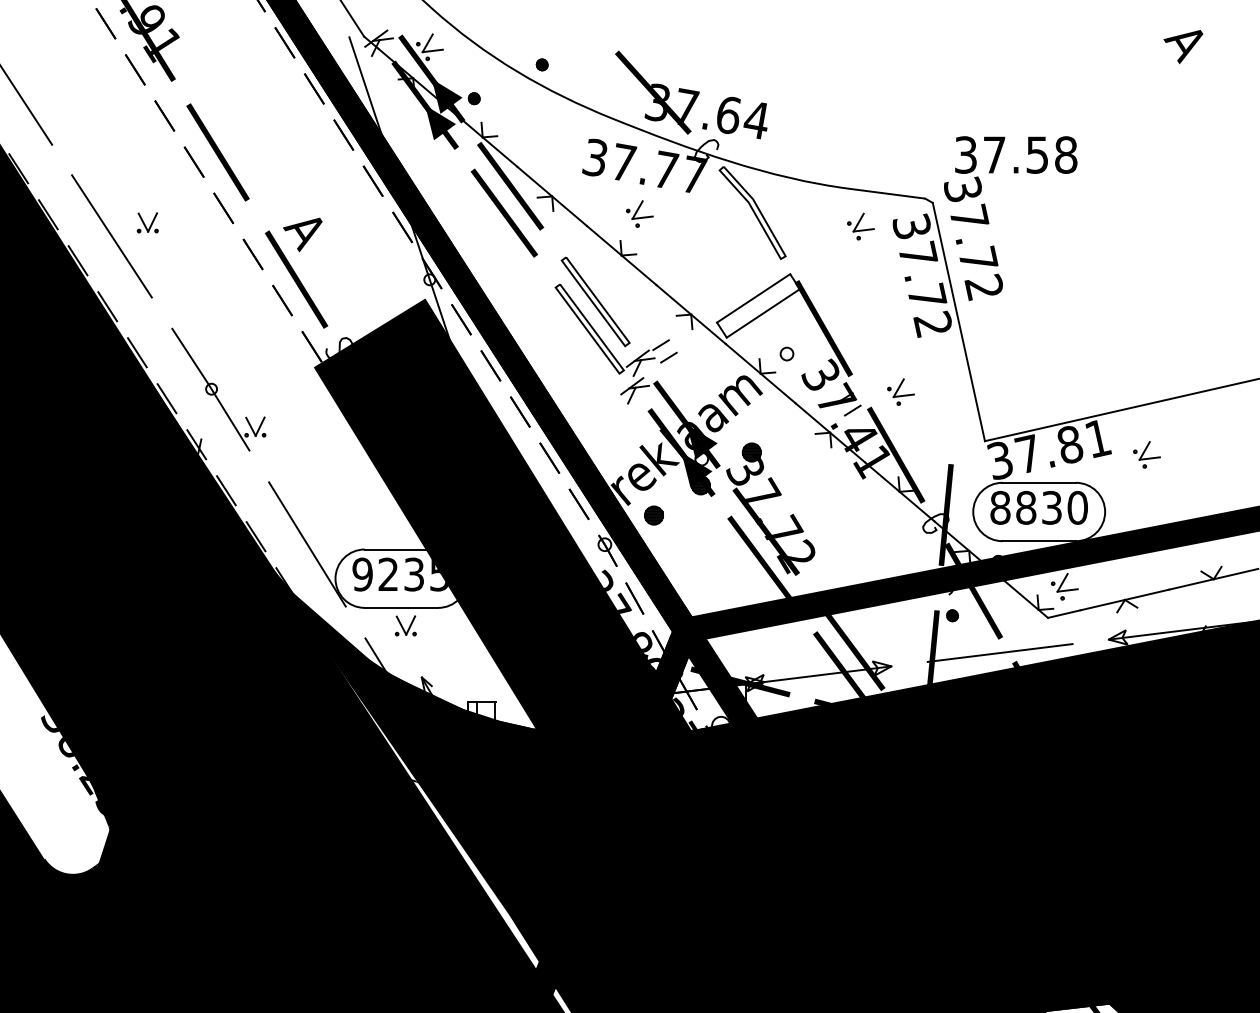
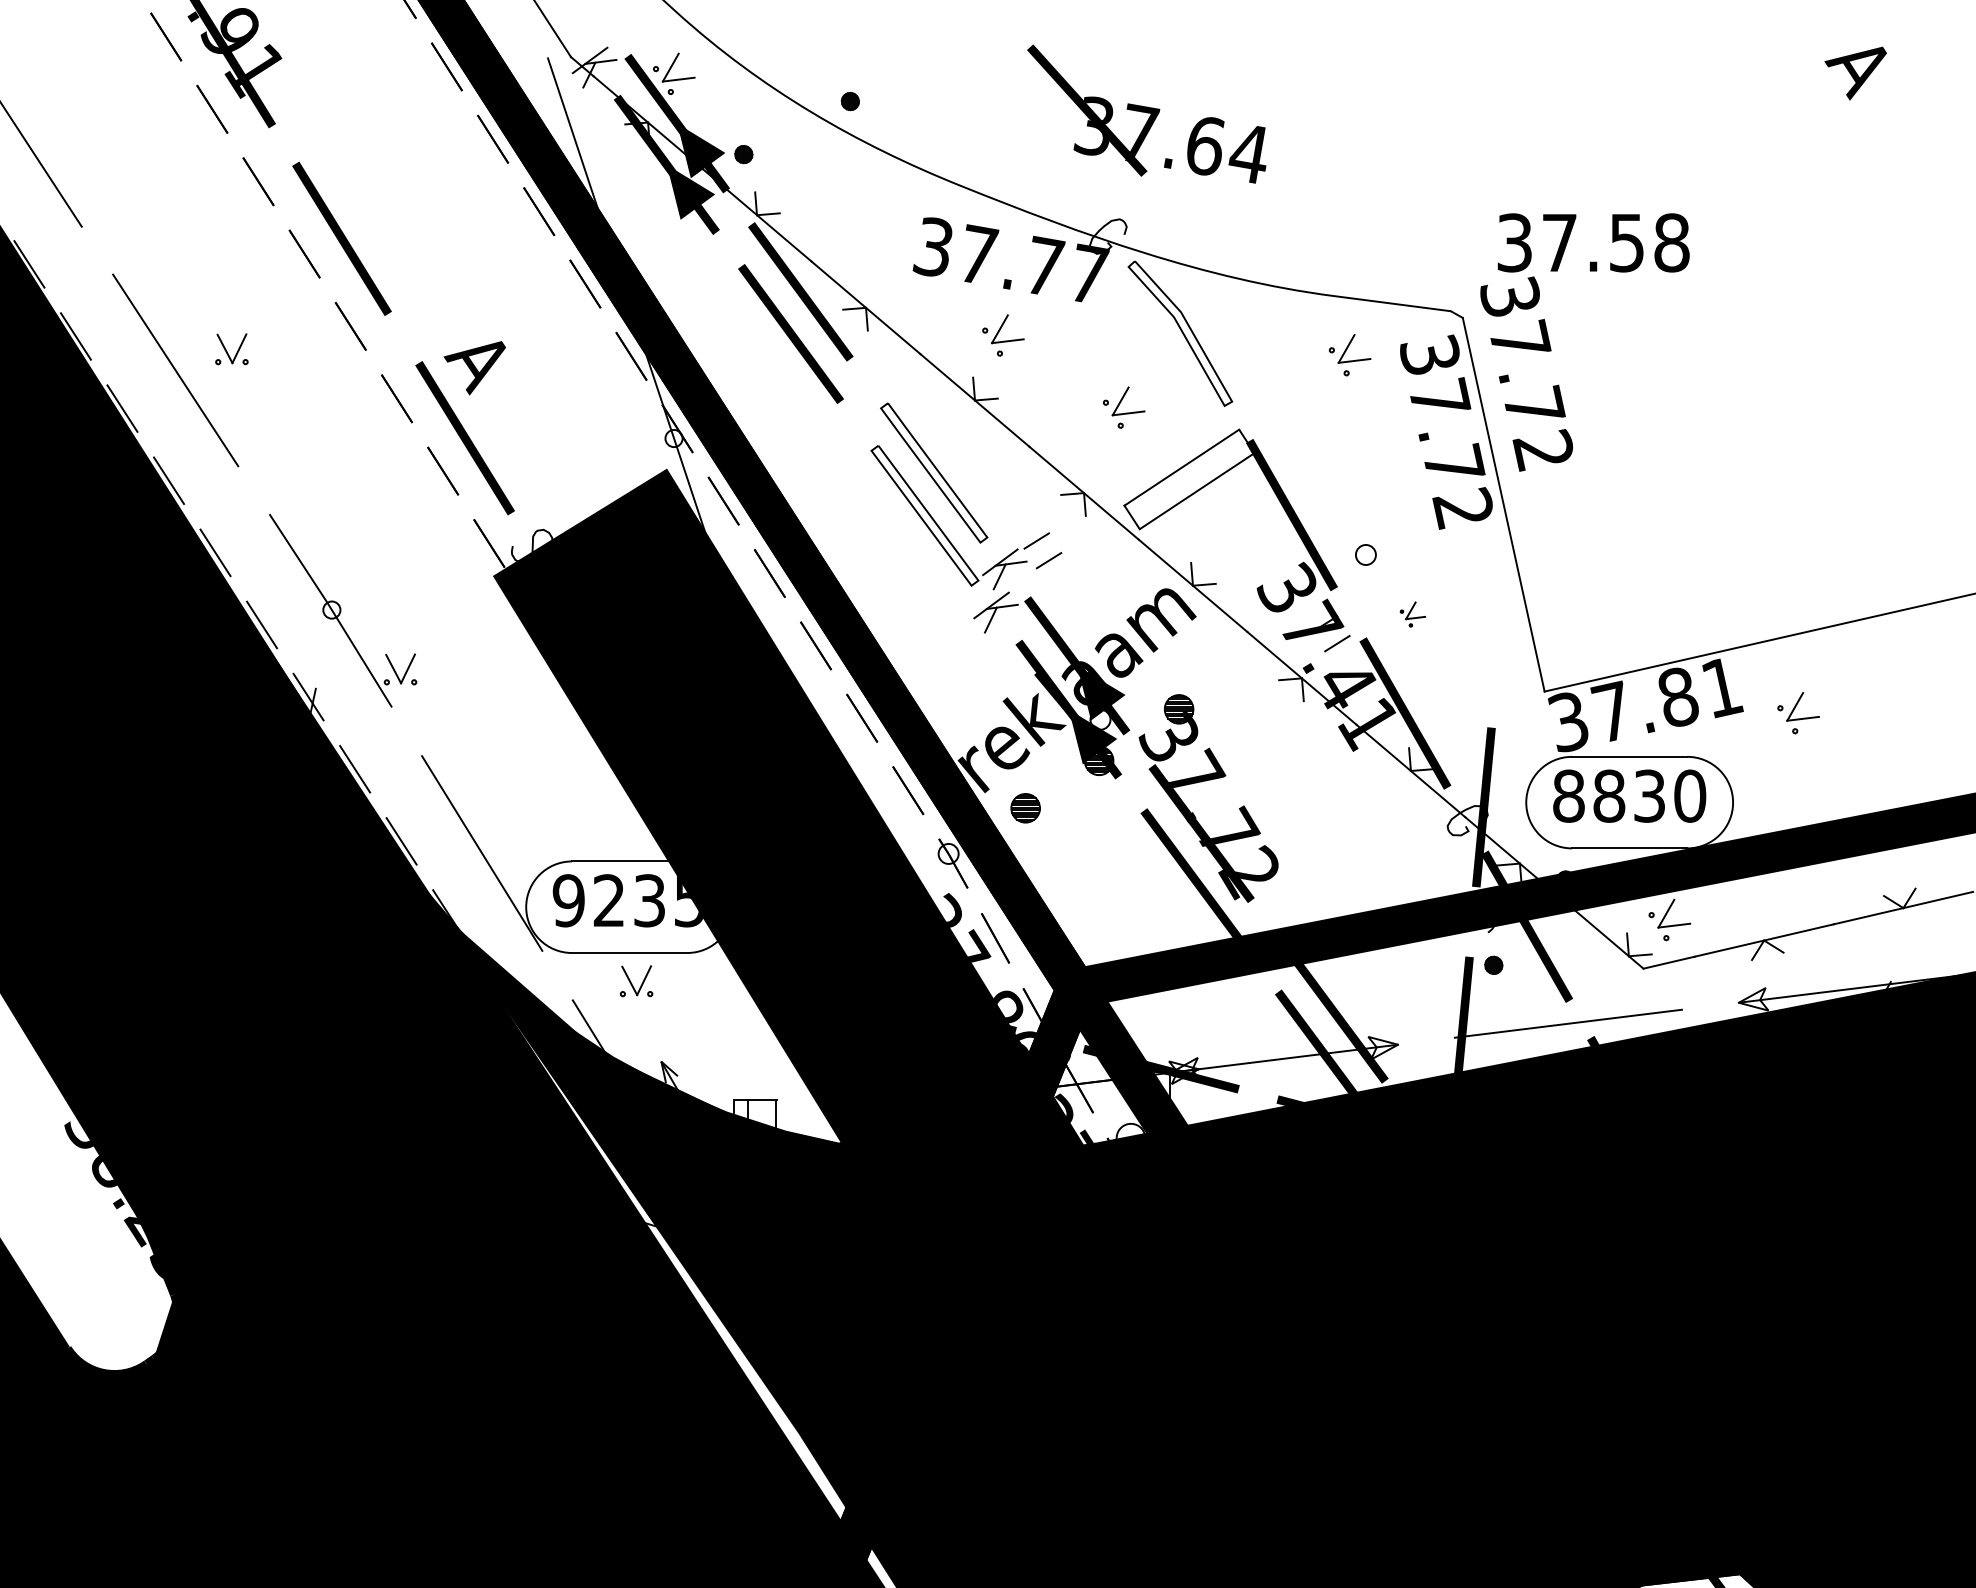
text: (691, 94) -> (1147, 113), moved
part: (716, 259) -> (1123, 406), added
circle: (786, 353) -> (1365, 554), moved
part: (900, 391) -> (1412, 613), size x0.6

